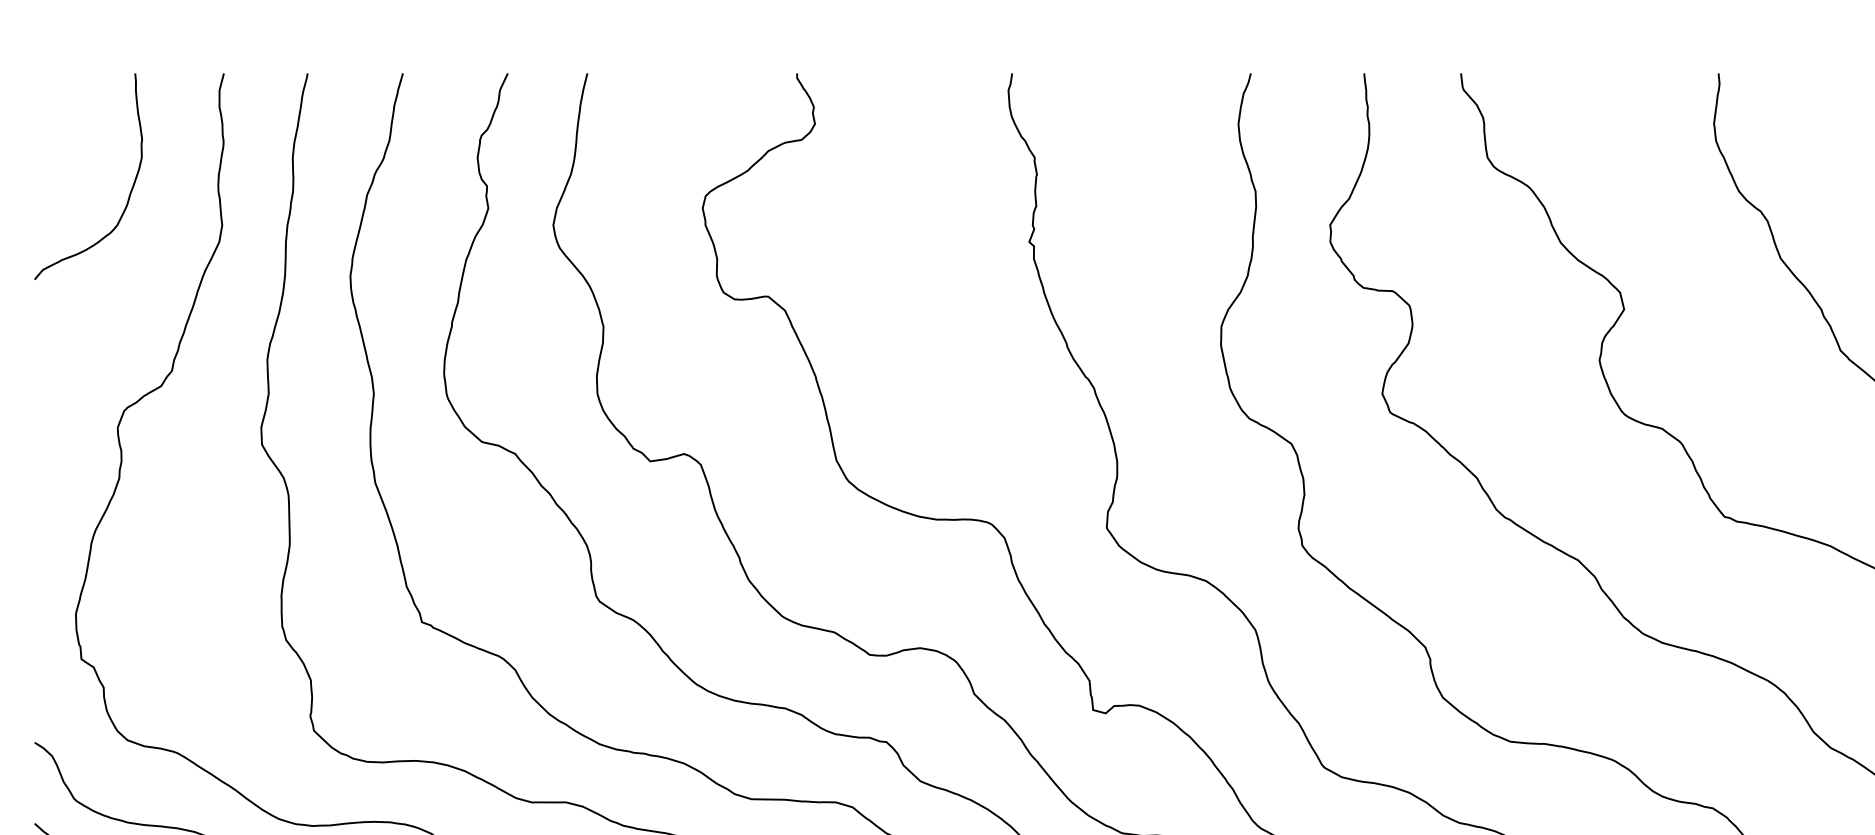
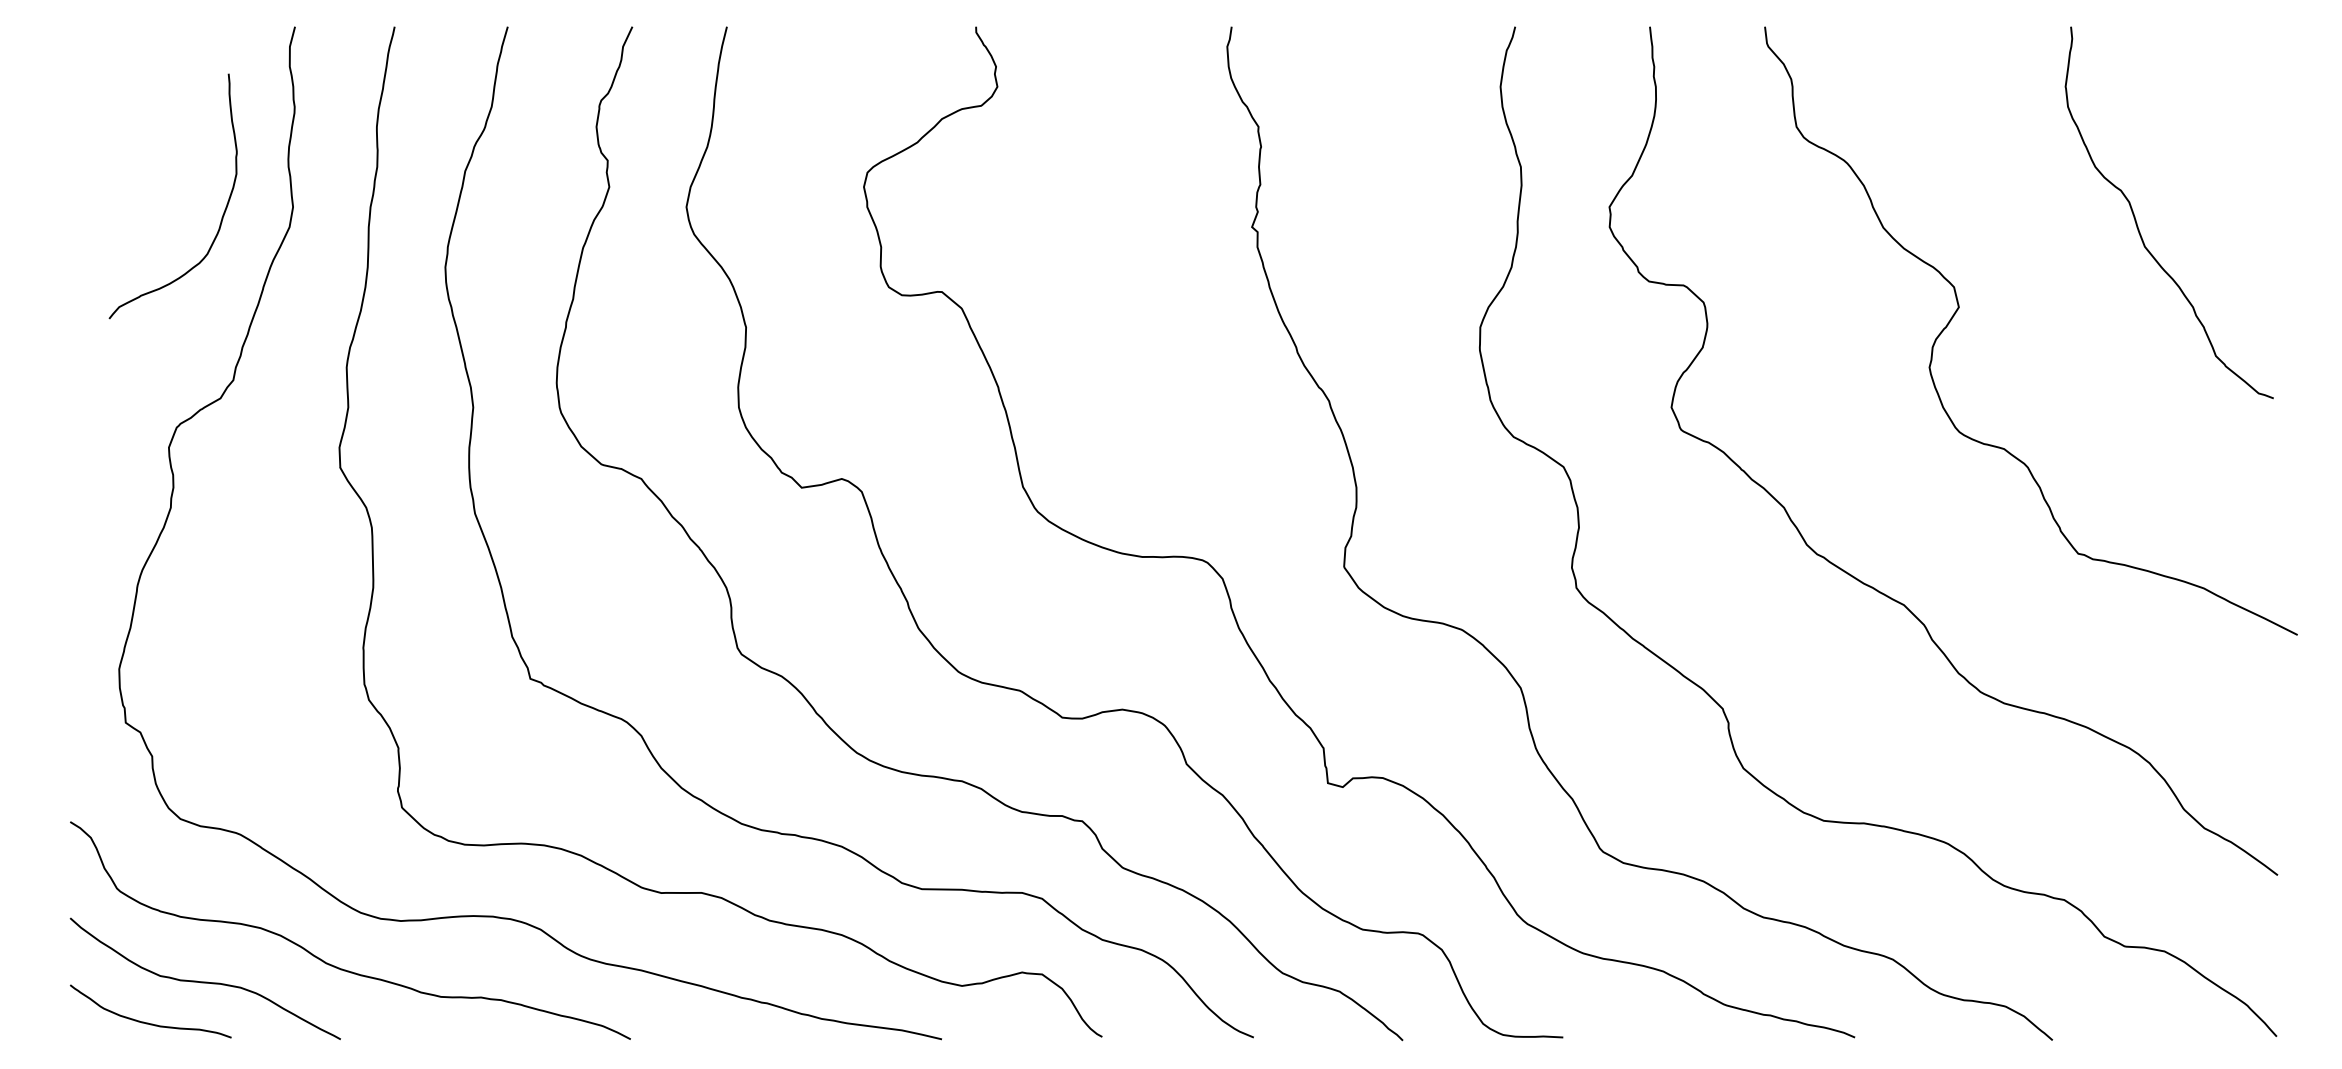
curve: (130, 191) -> (222, 214), moved

